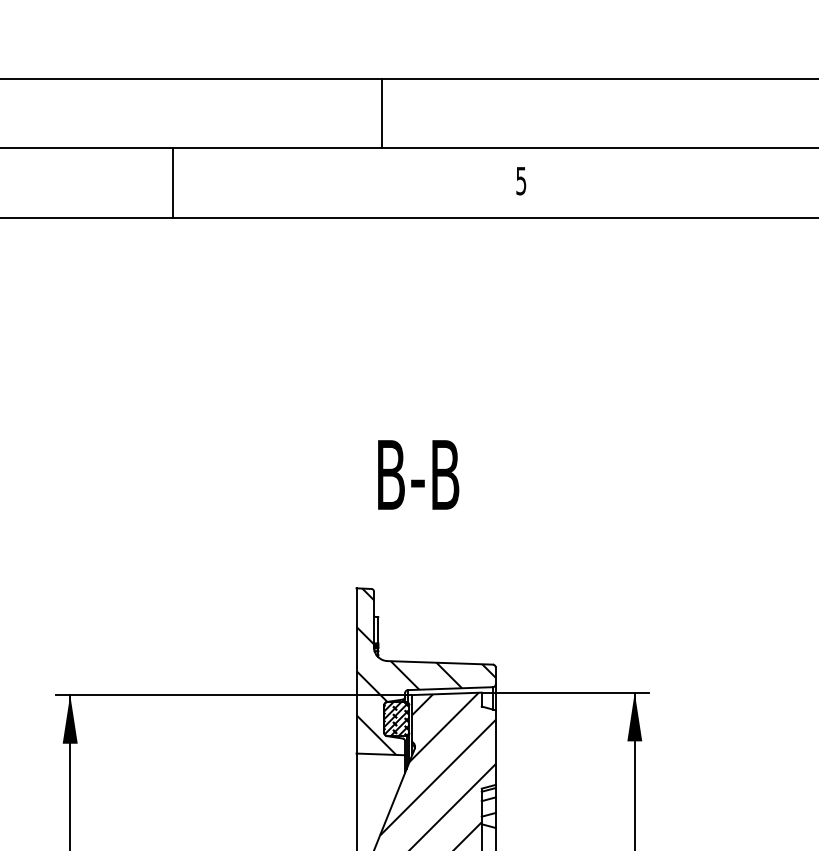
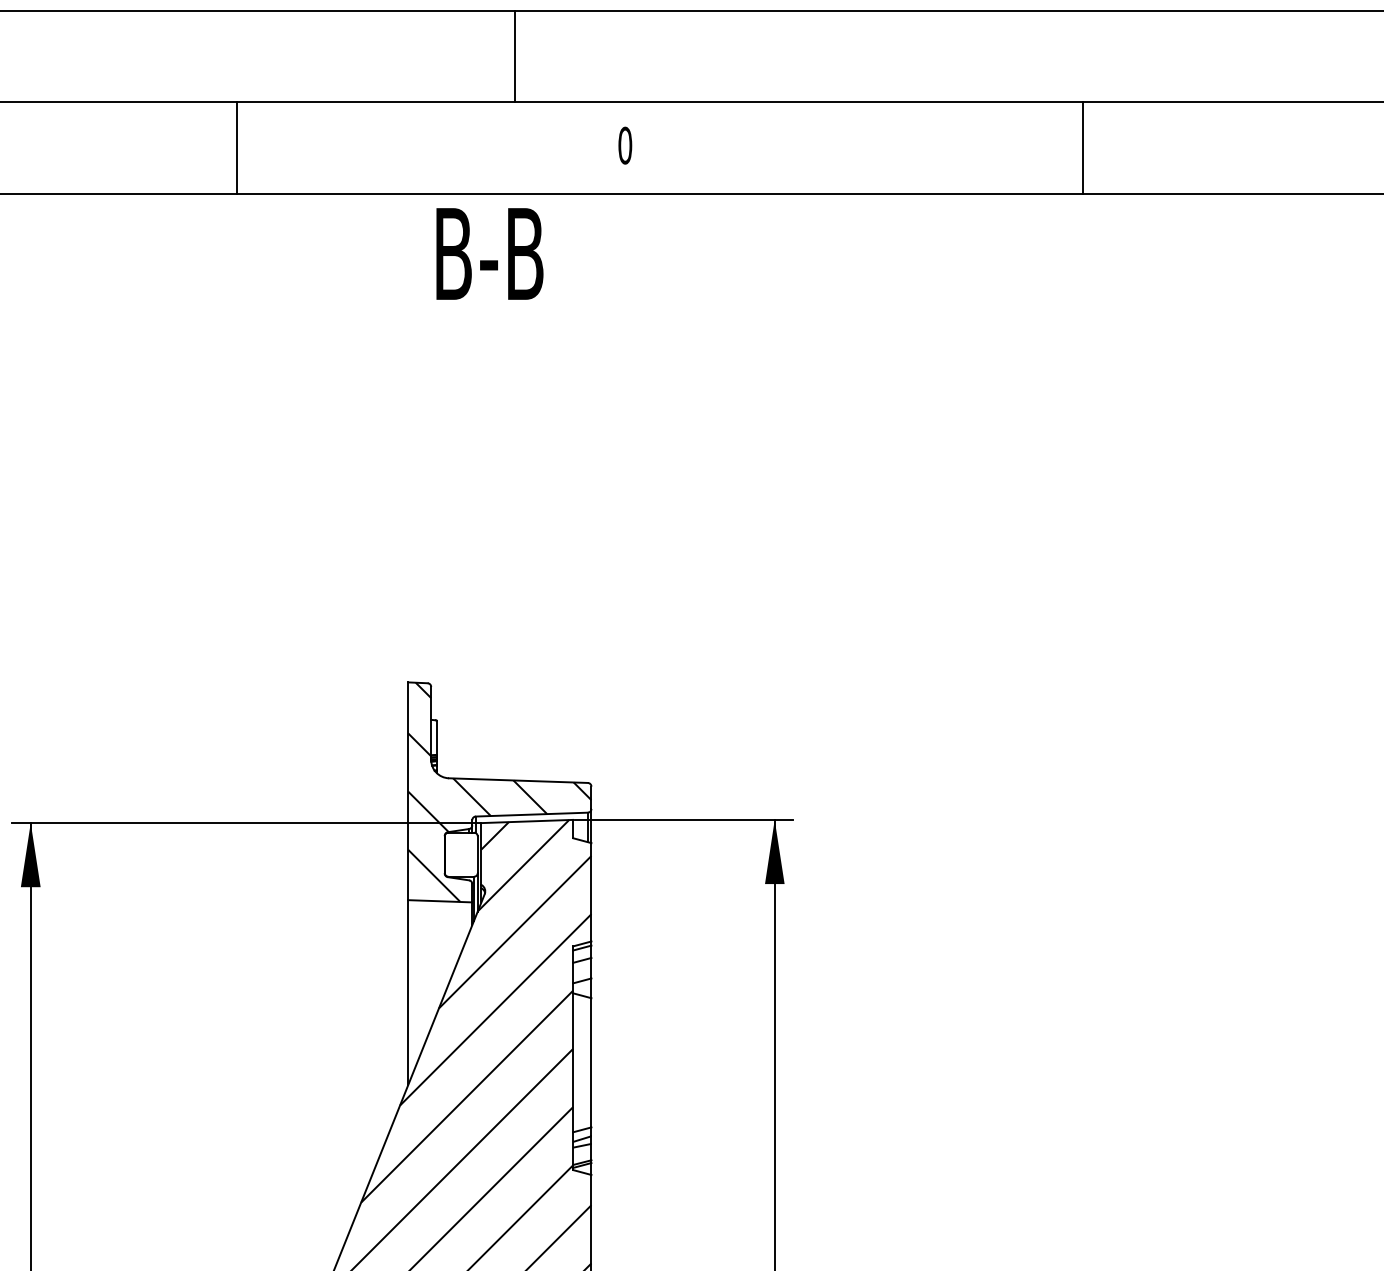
line: (381, 113) -> (515, 56), moved
text: (521, 180) -> (625, 145), 5 -> 0
line: (173, 183) -> (237, 148), moved
text: (418, 474) -> (489, 253), moved
hatch: (396, 718) -> (460, 854), removed

